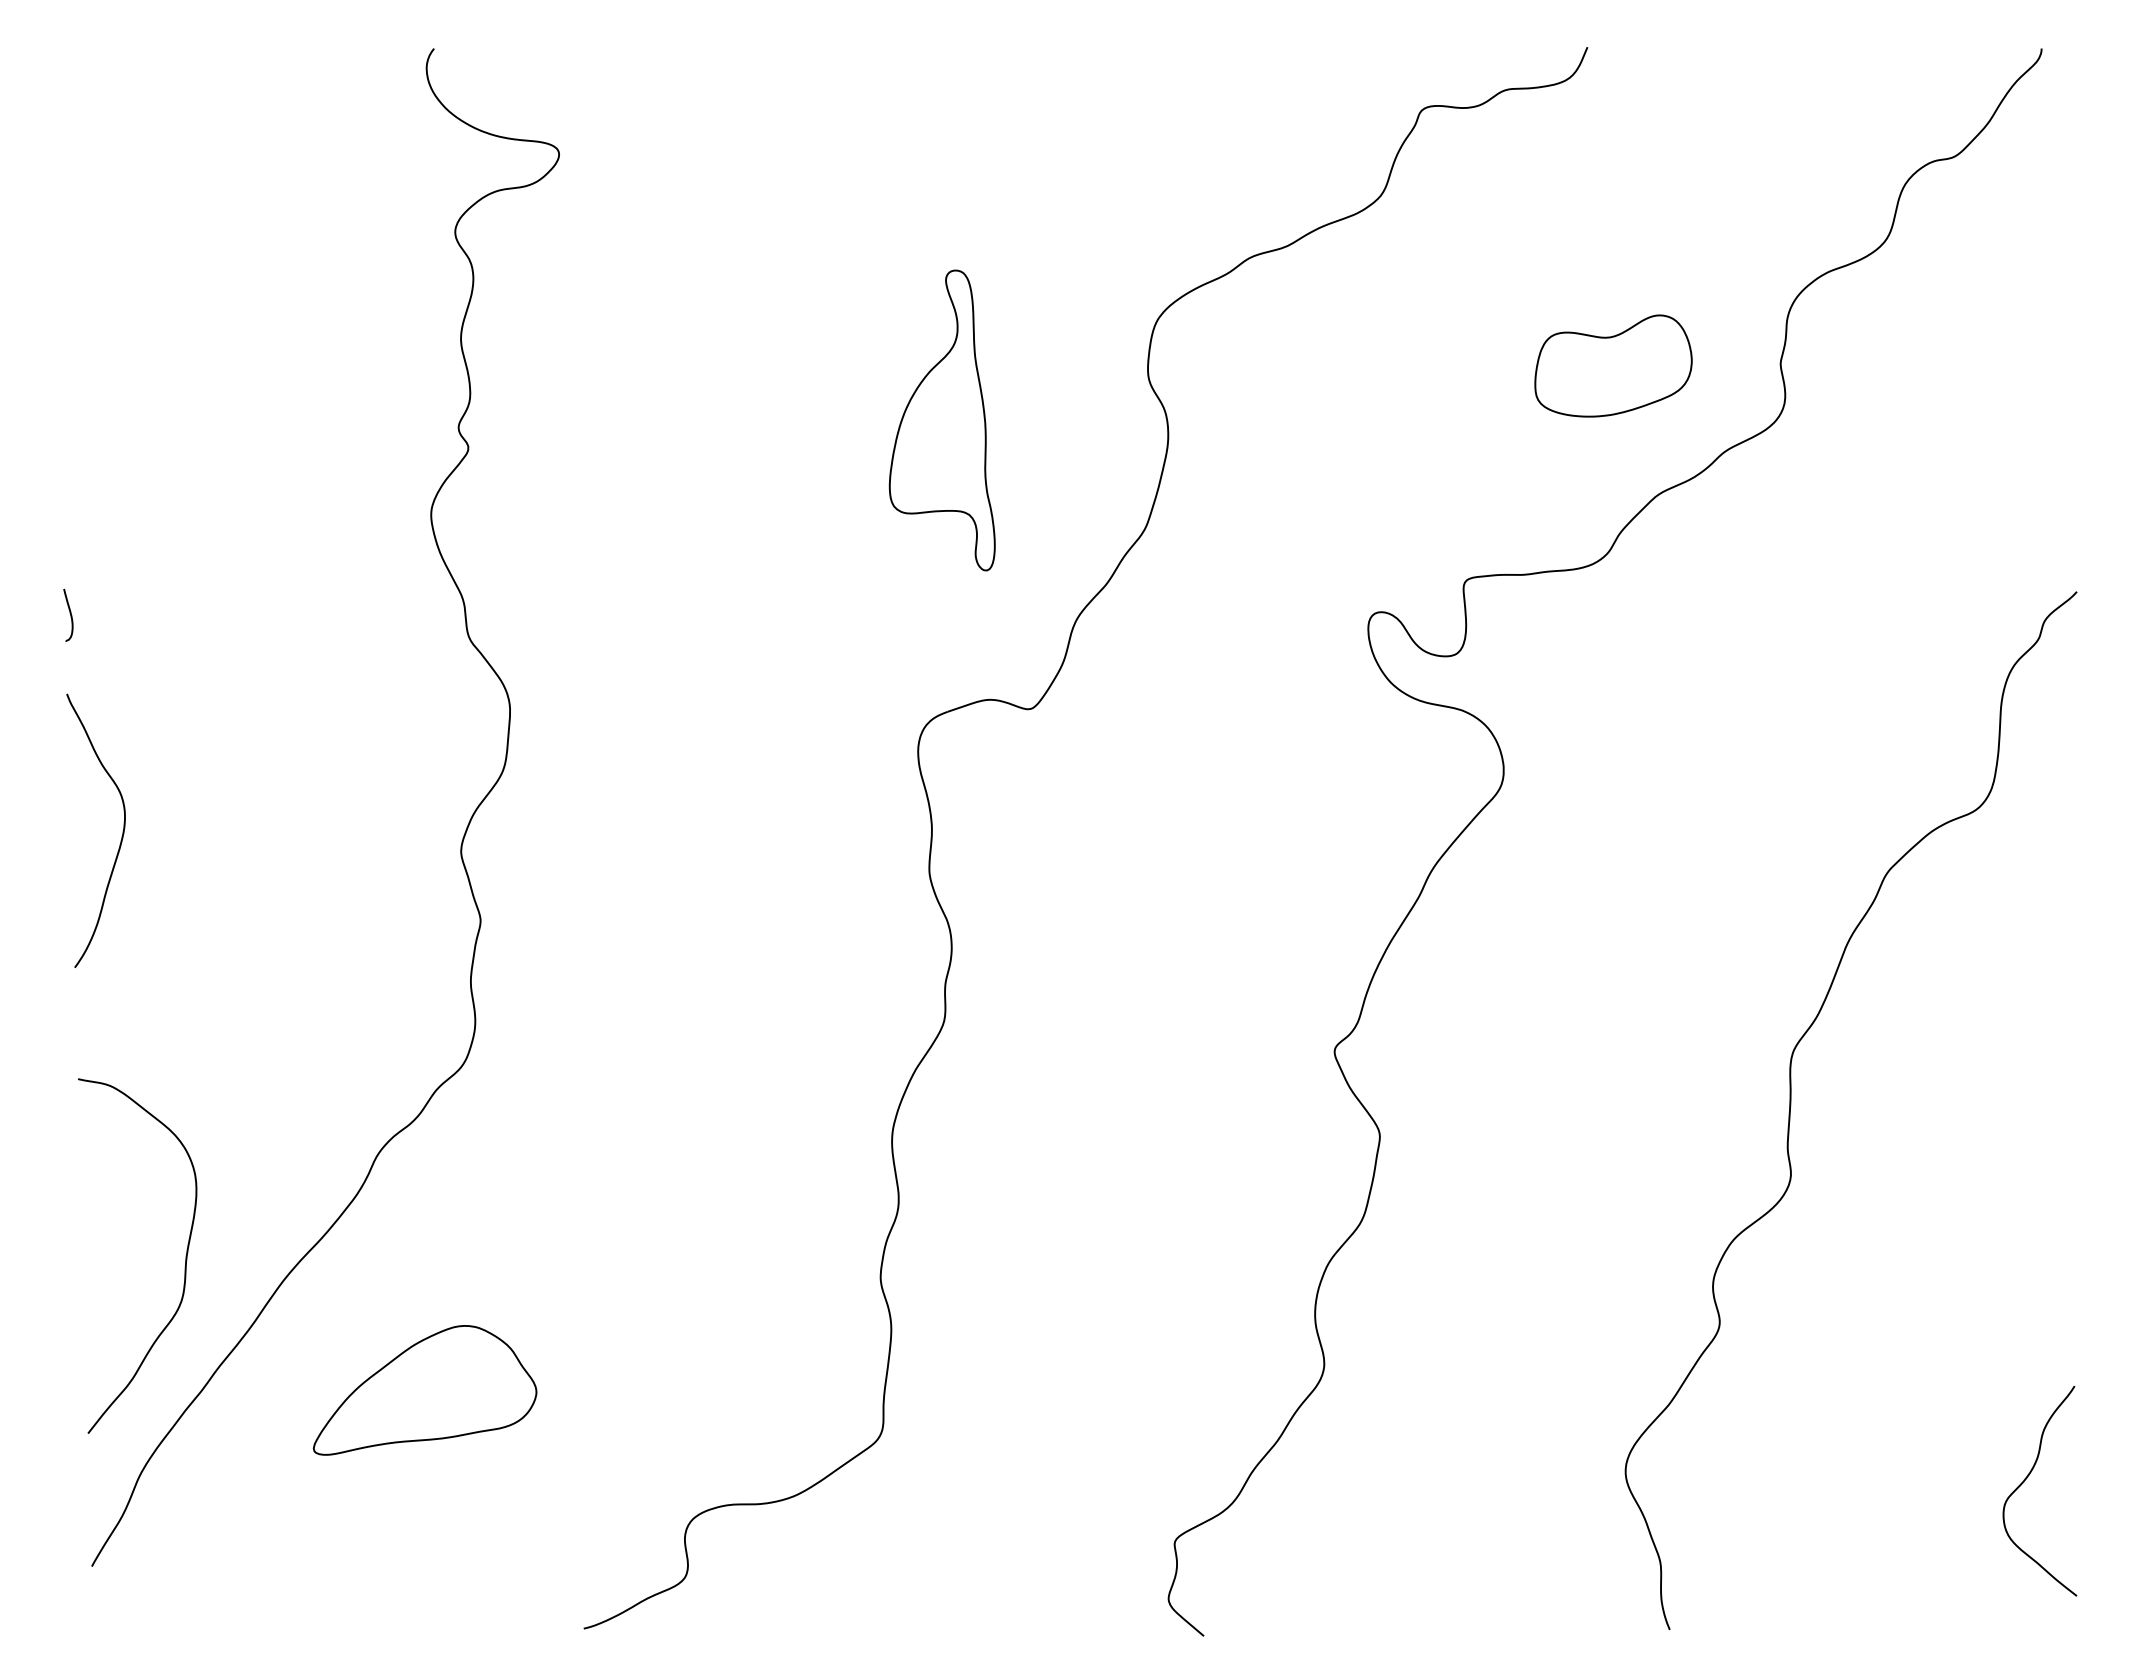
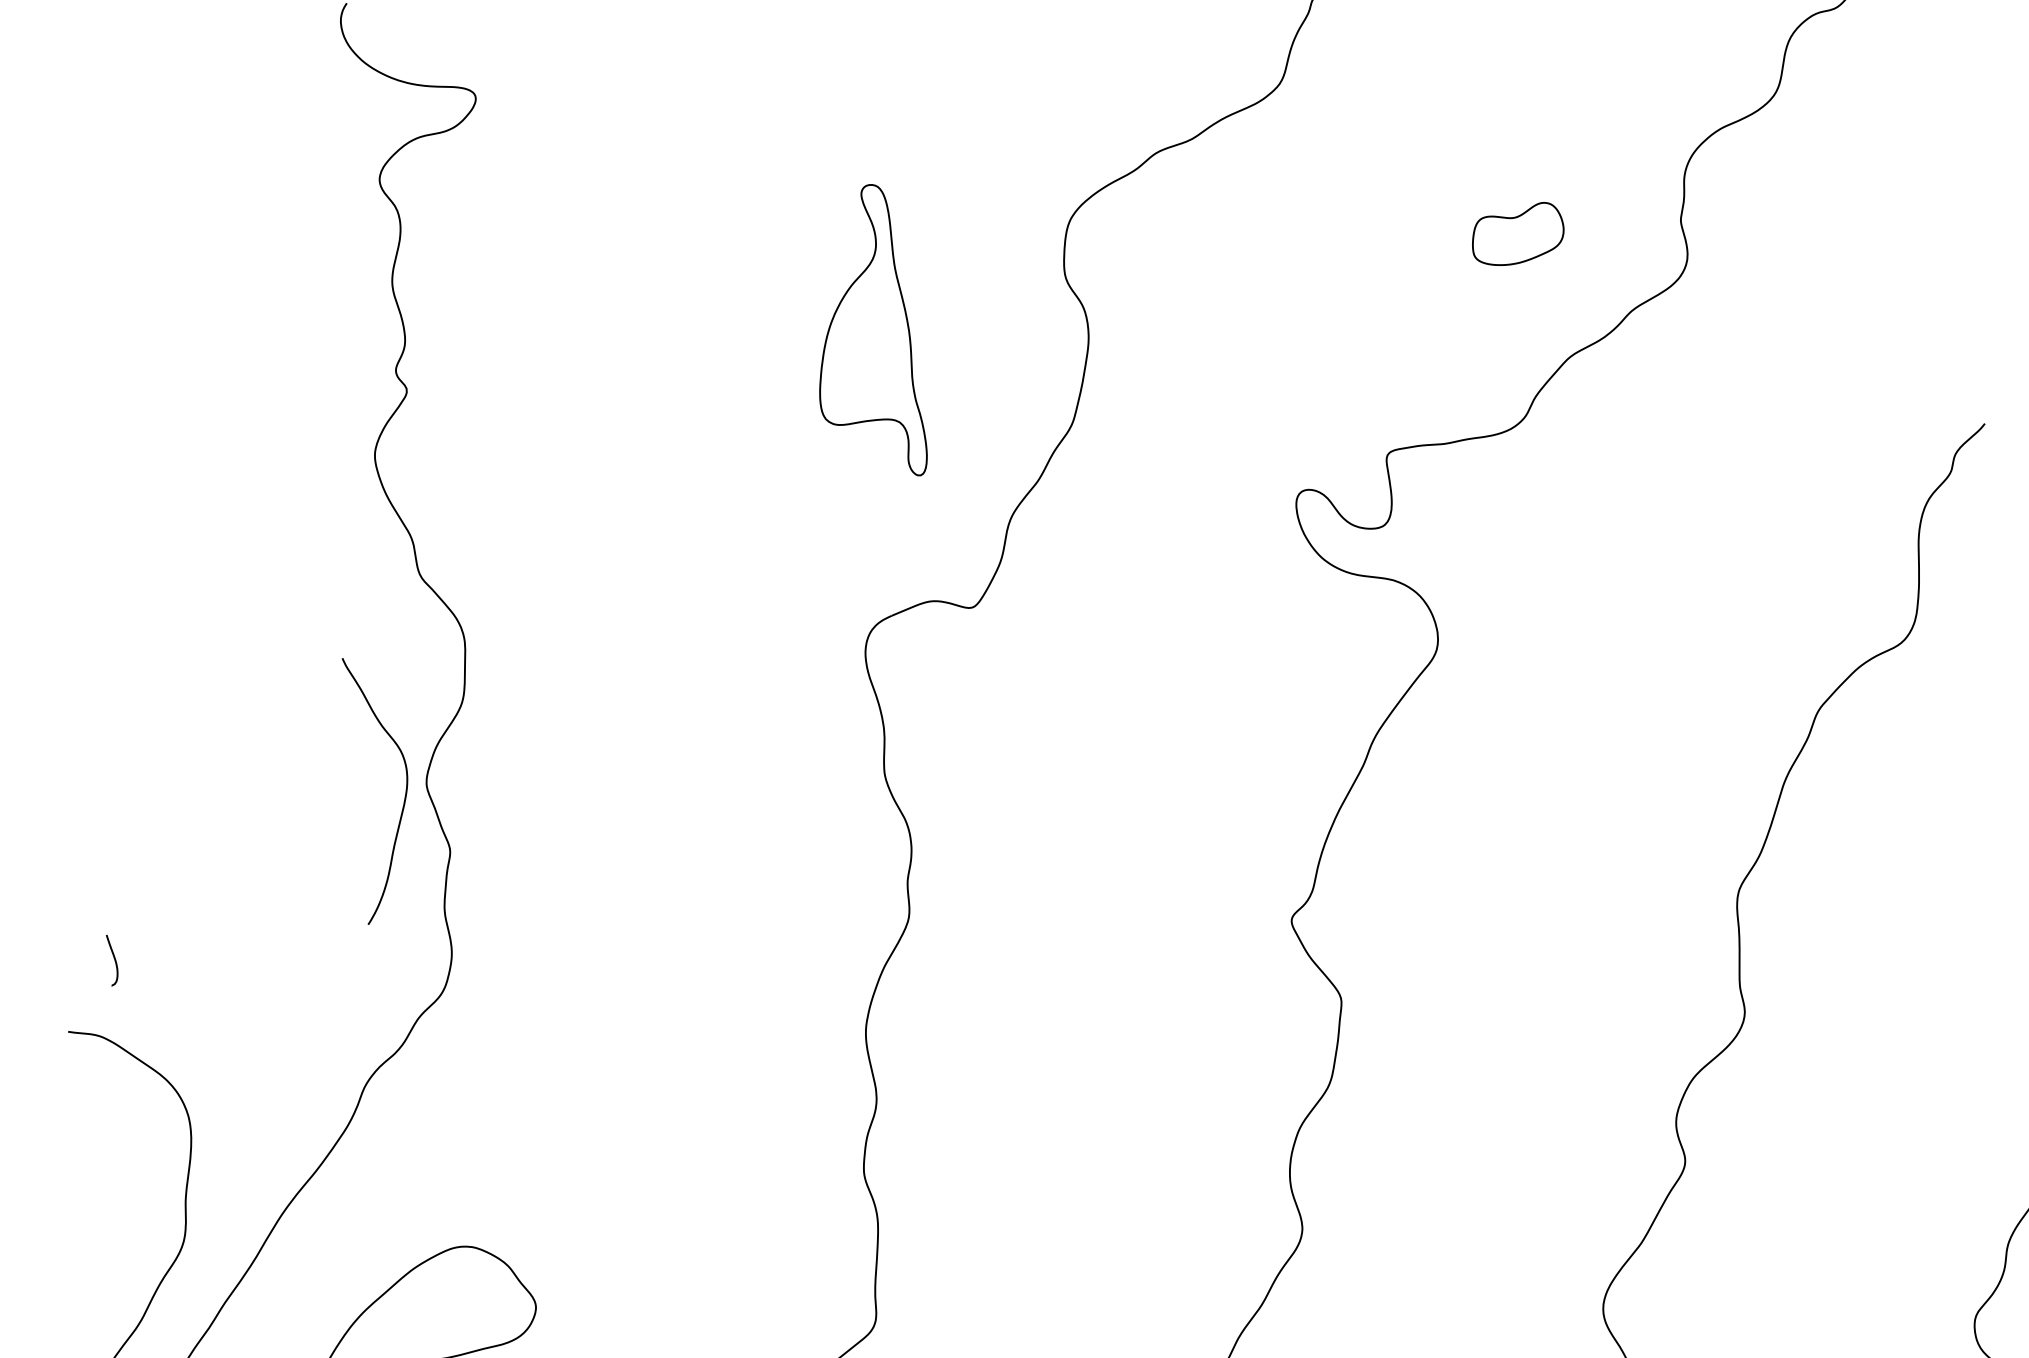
part: (1613, 365) -> (1517, 233), size x0.6
curve: (69, 613) -> (113, 958), moved
curve: (121, 836) -> (405, 793), moved

